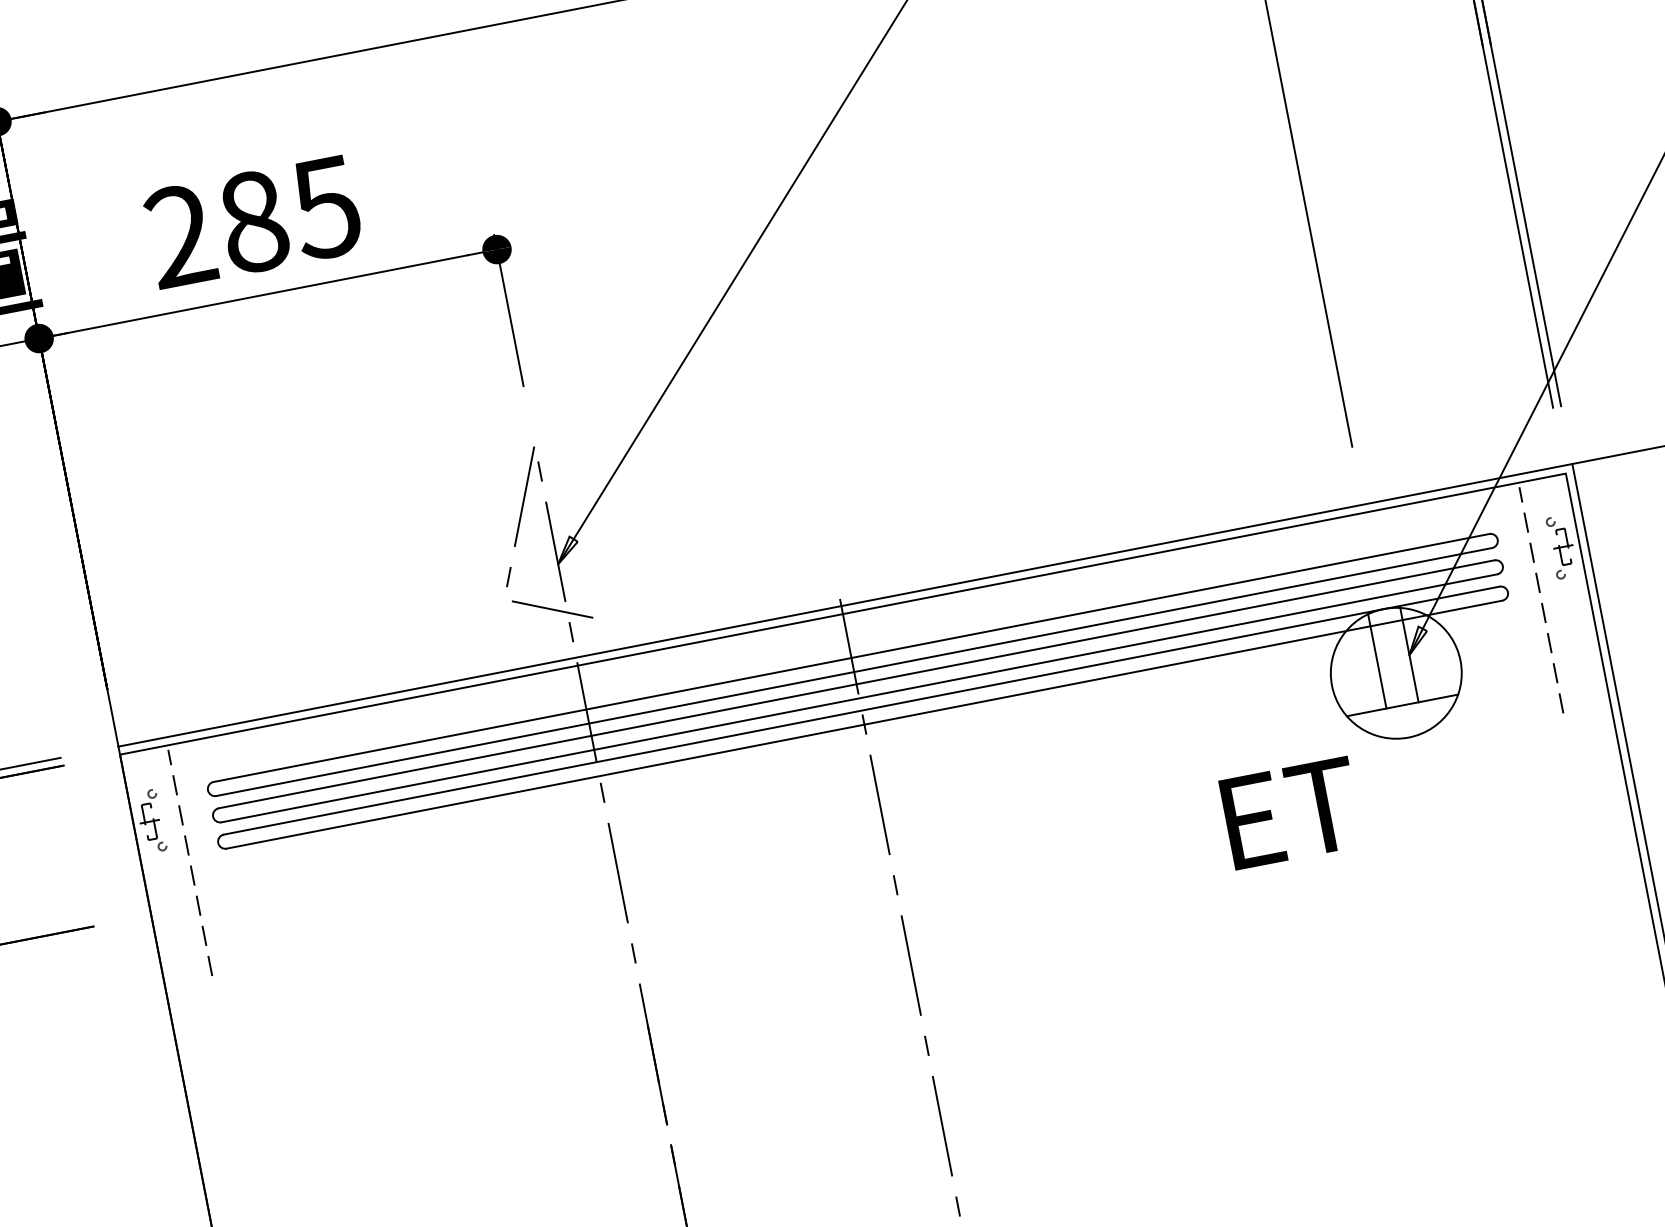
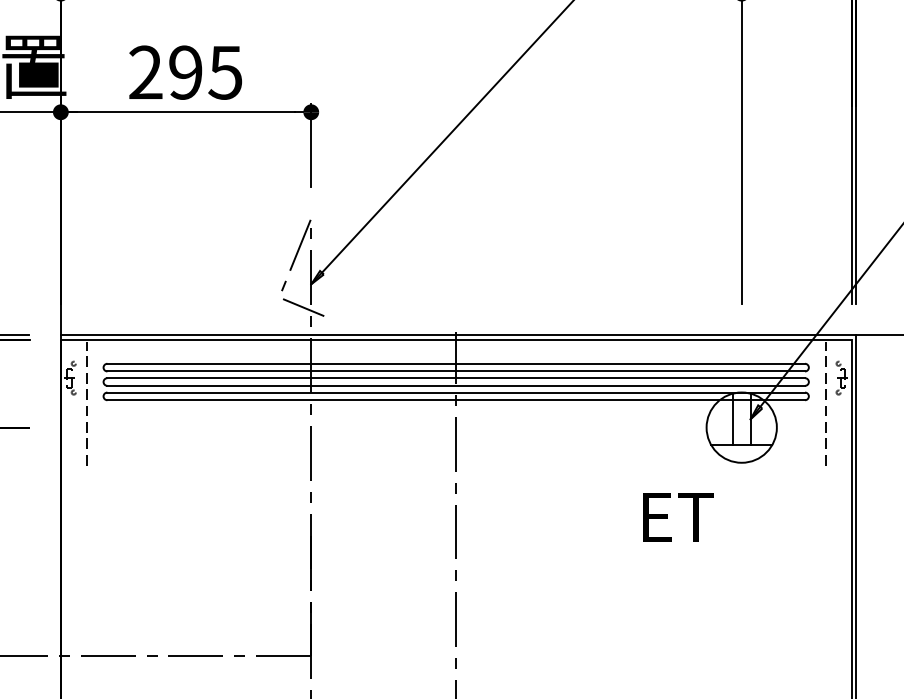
text: (252, 221) -> (185, 72), 285 -> 295
text: (1292, 812) -> (678, 517), moved

